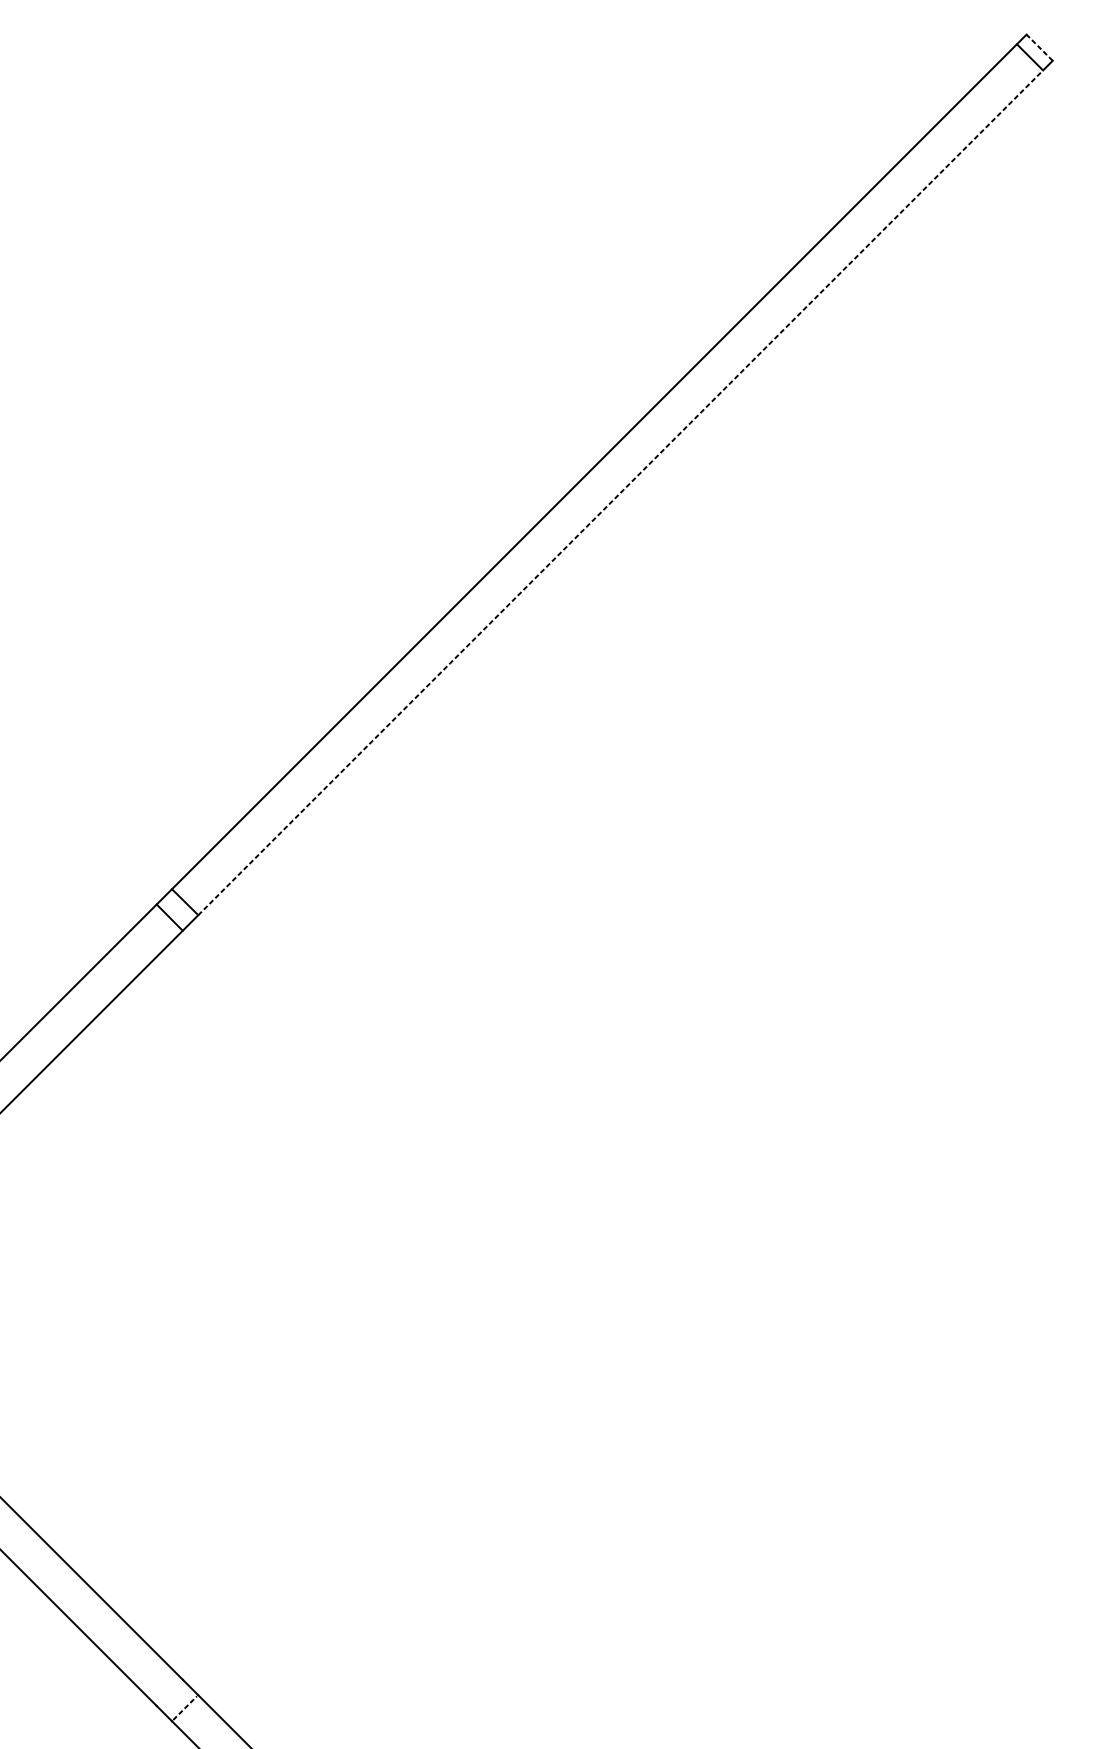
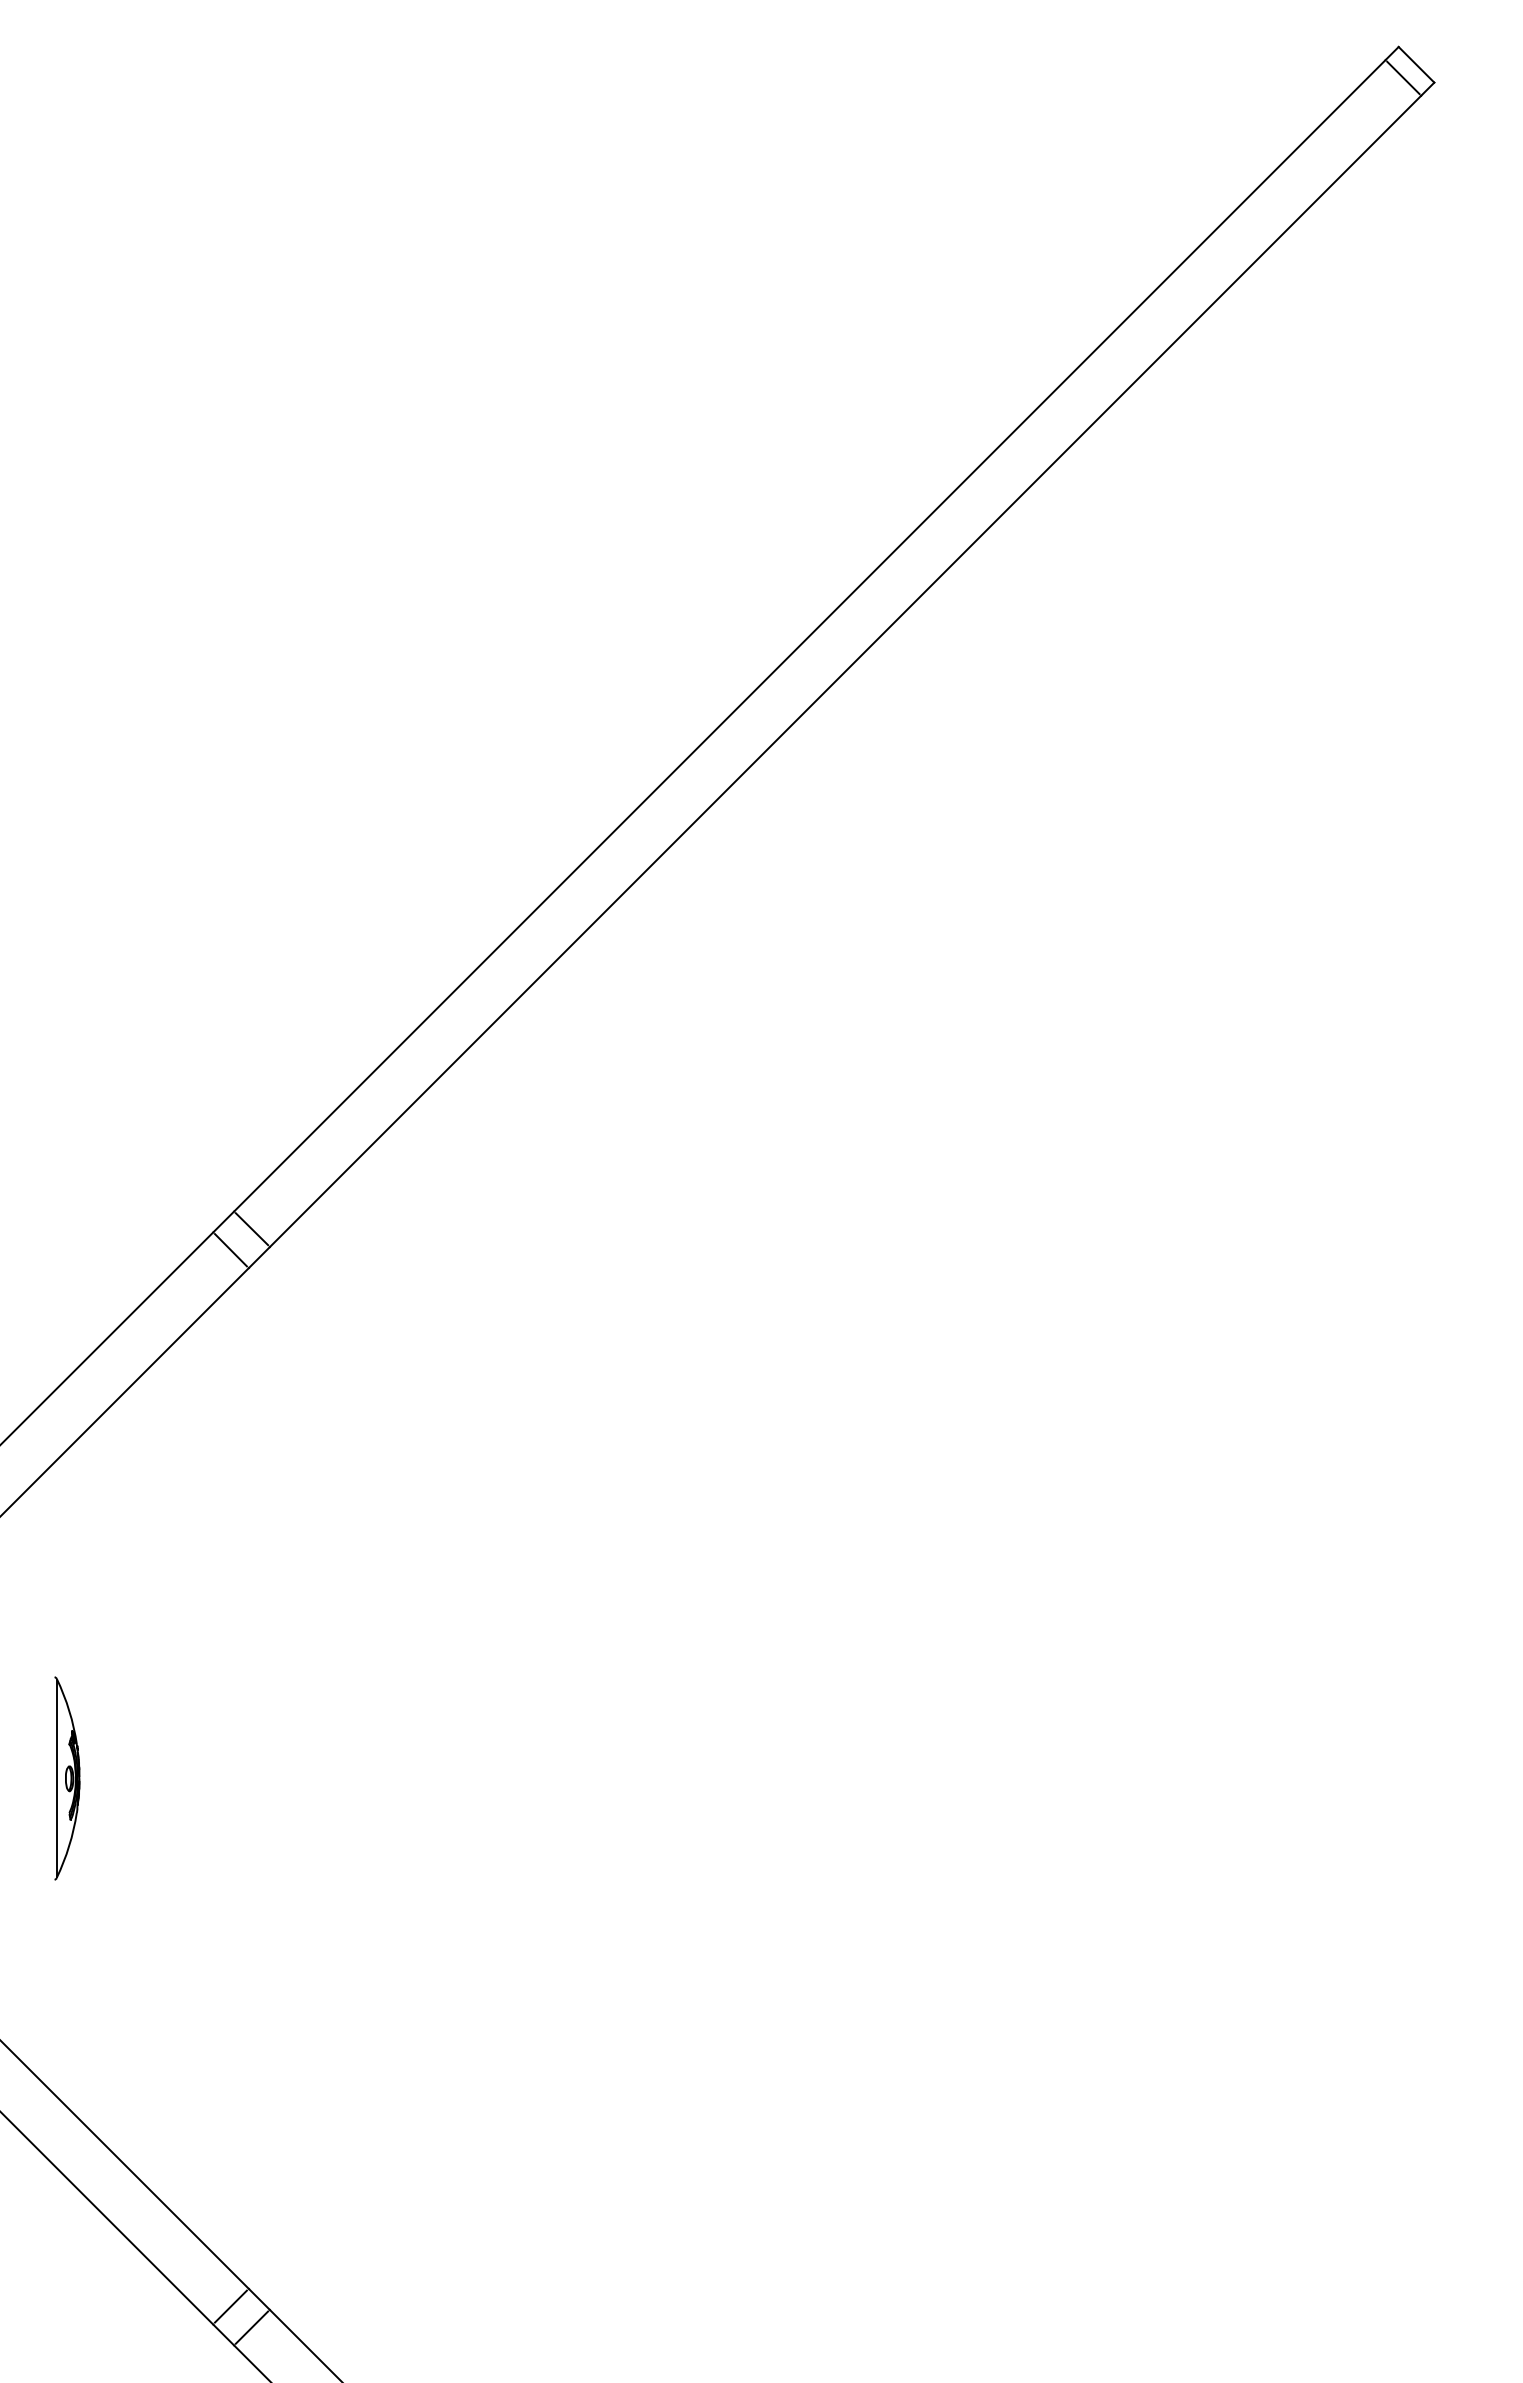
line: (1039, 47) -> (1416, 64), dashed -> solid
line: (620, 492) -> (845, 671), dashed -> solid
part: (49, 1305) -> (67, 1778), added
line: (169, 1692) -> (230, 2306), added
line: (184, 1708) -> (251, 2327), dashed -> solid

